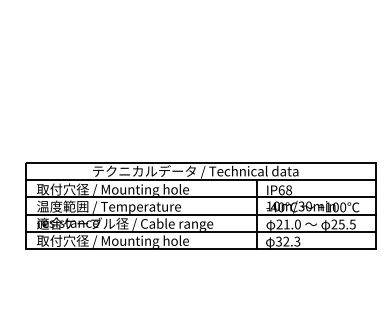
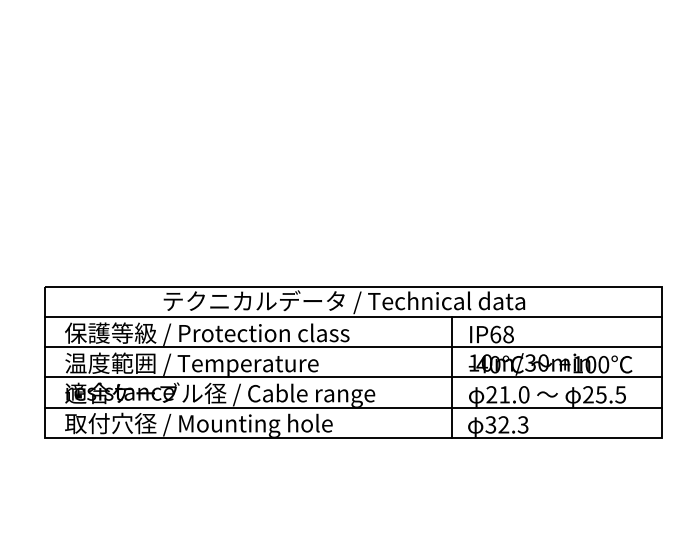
text: (117, 189) -> (206, 333), 取付穴径 / Mounting hole -> 保護等級 / Protection class

